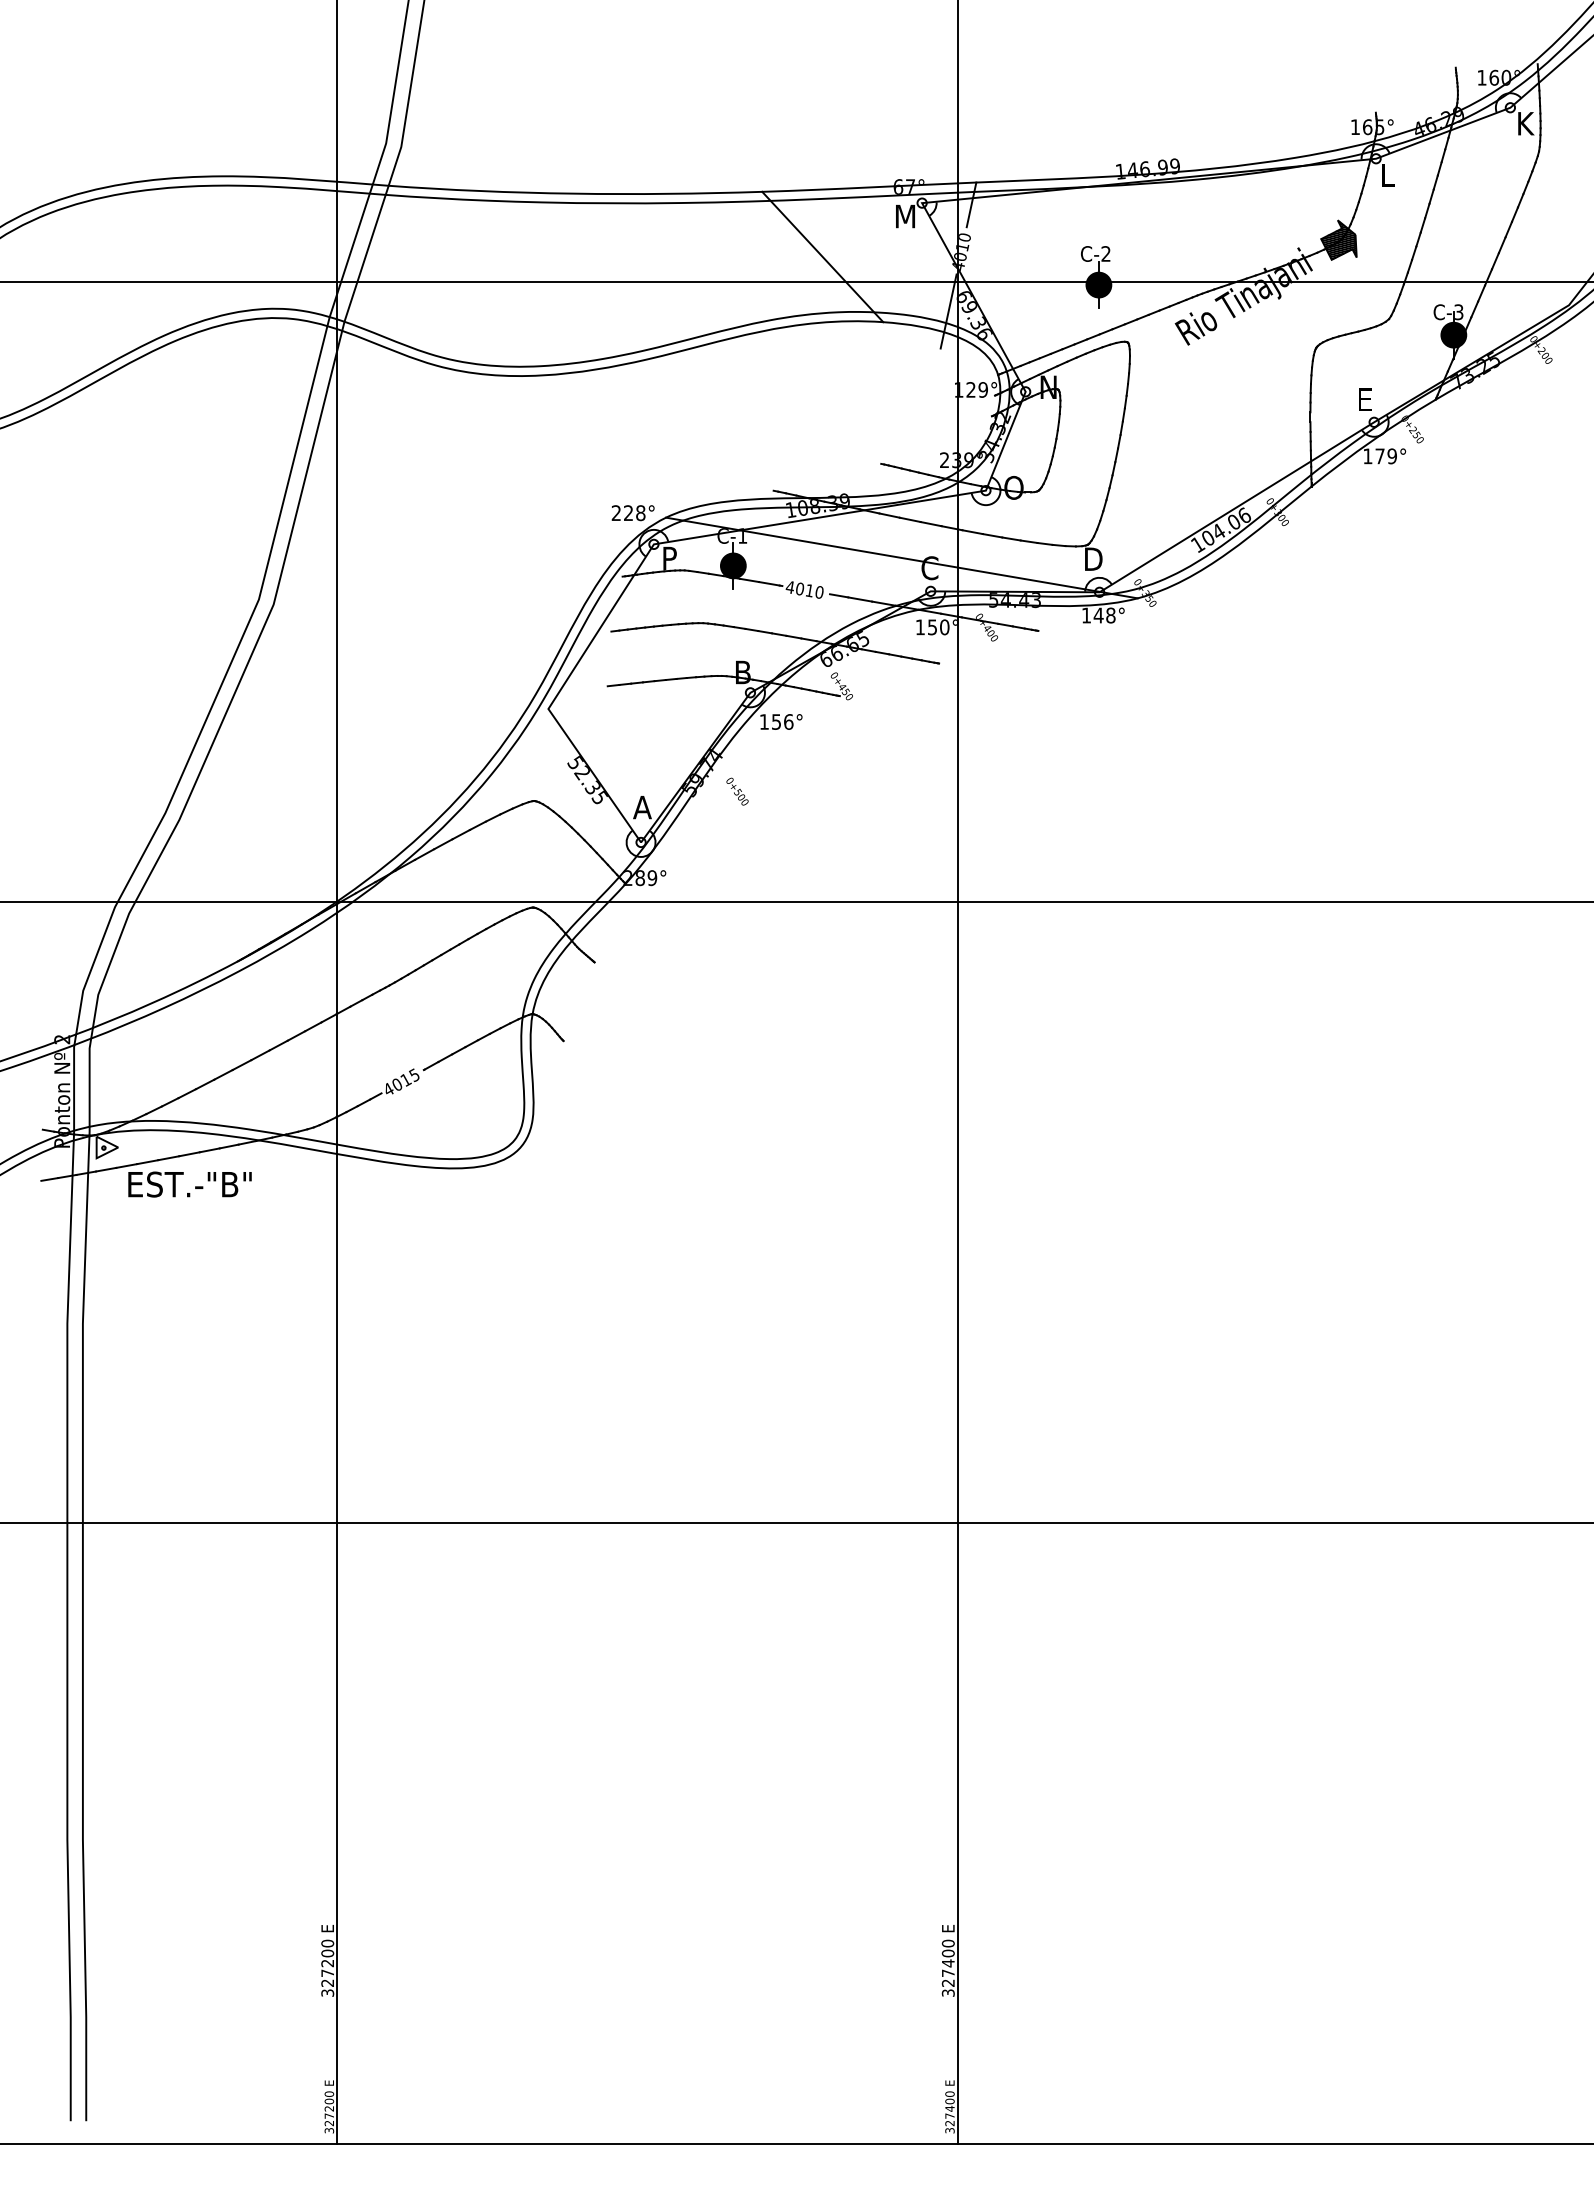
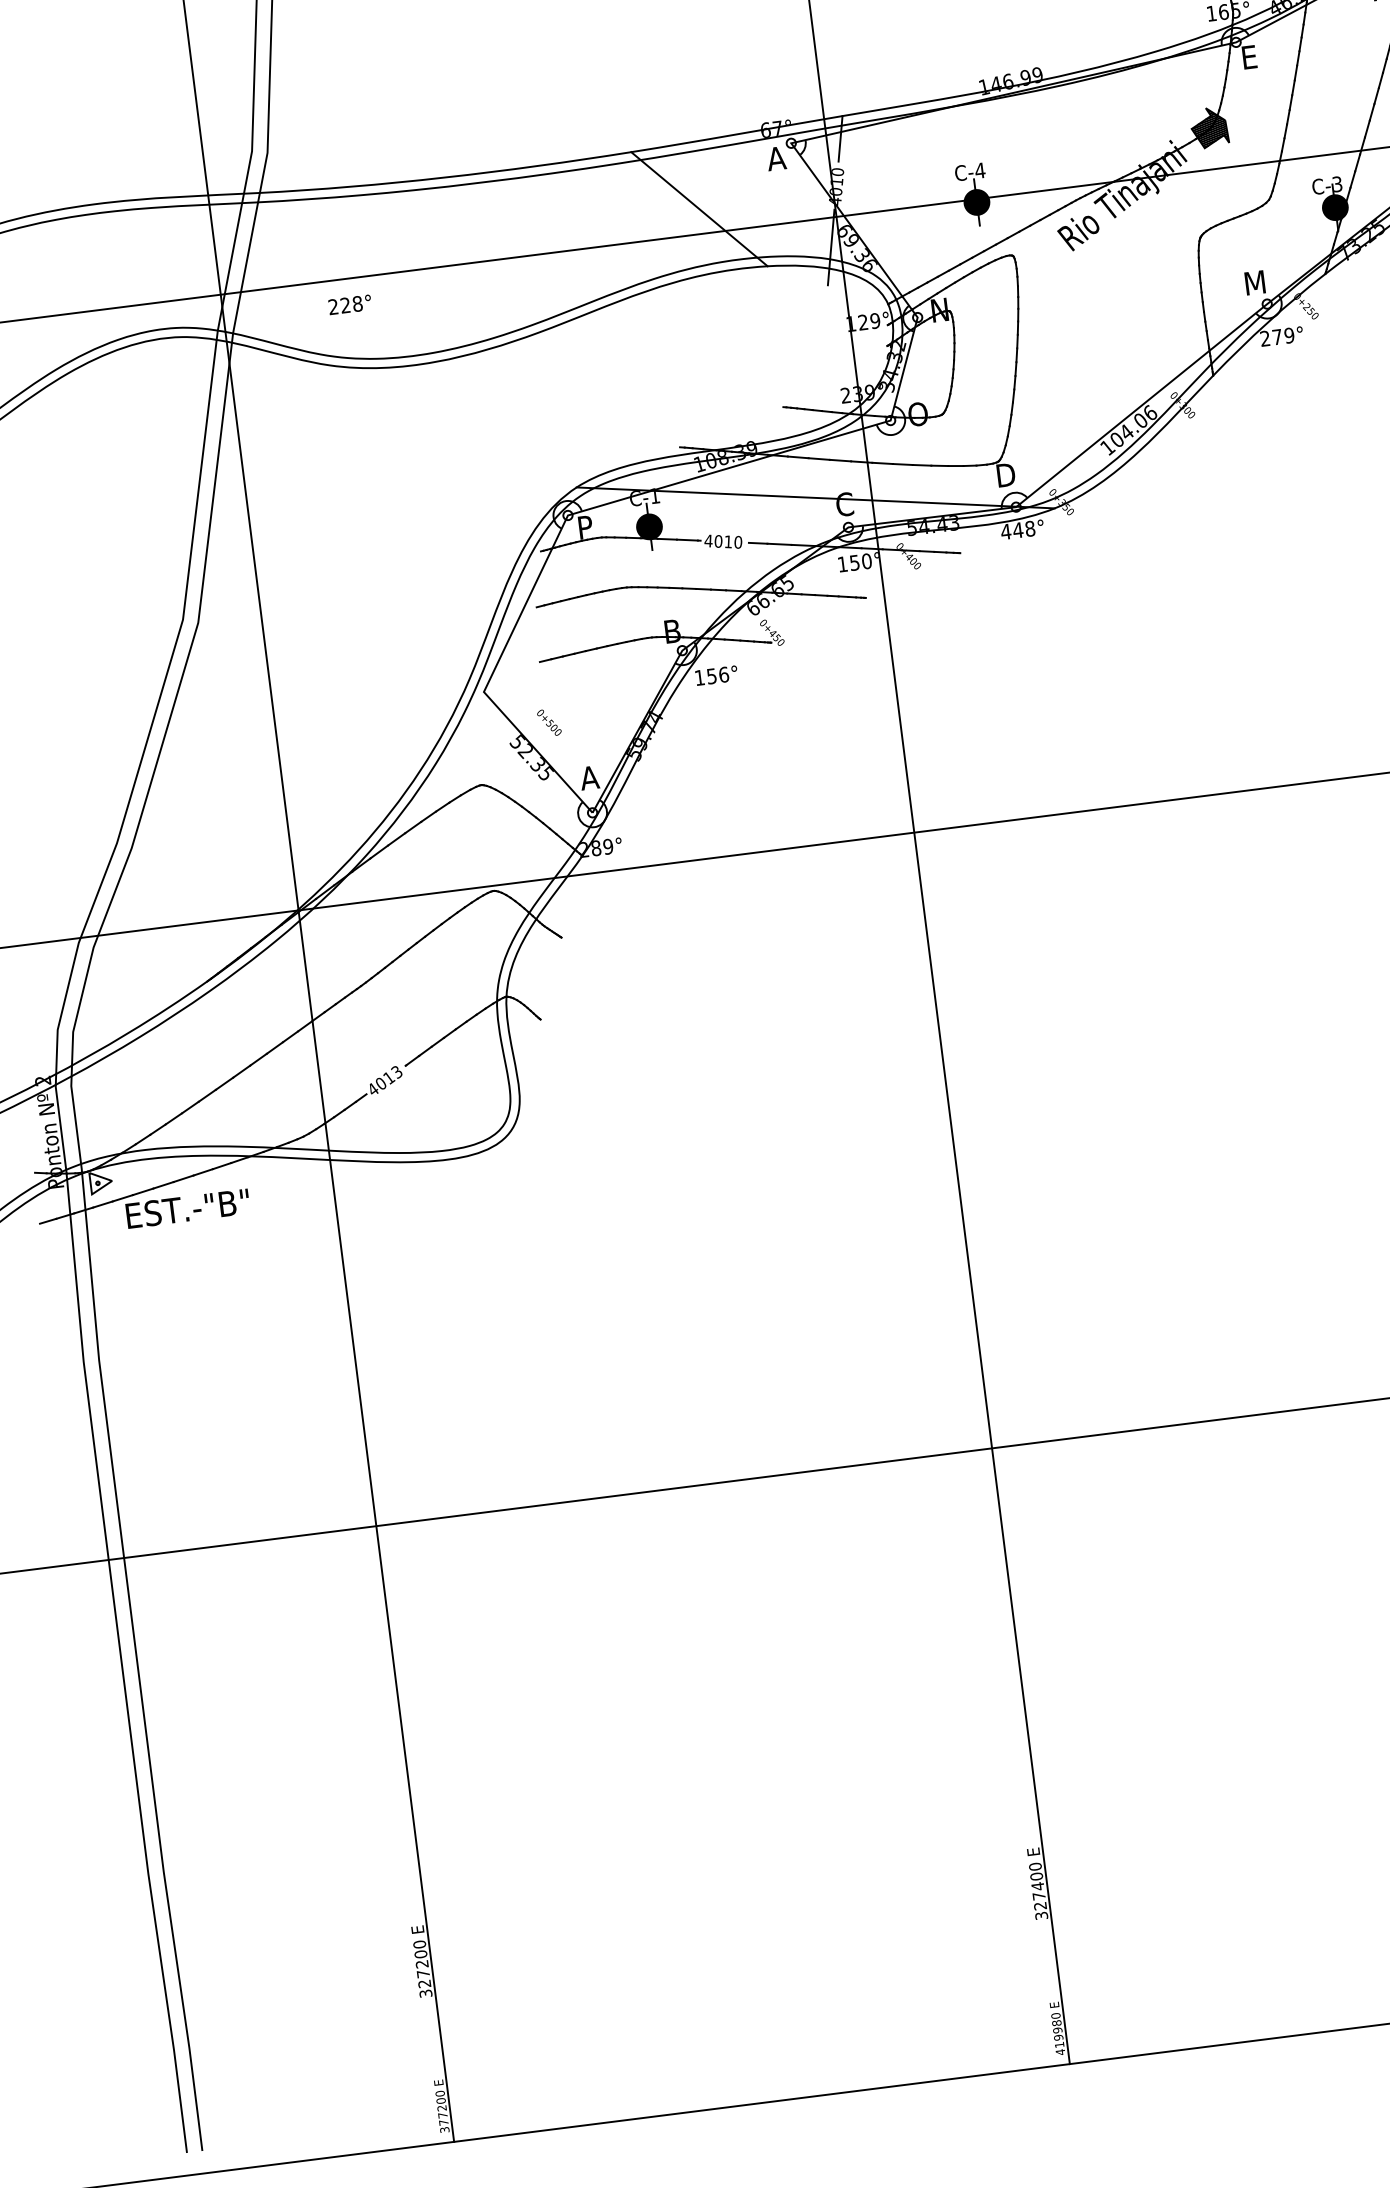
text: (1387, 175) -> (1249, 57), L -> E
text: (905, 215) -> (776, 157), M -> A
text: (1106, 253) -> (980, 170), C-2 -> C-4
text: (1364, 399) -> (1254, 282), E -> M
text: (1367, 456) -> (1264, 338), 179° -> 279°
text: (632, 513) -> (349, 305), moved
text: (1086, 615) -> (1006, 531), 148° -> 448°
text: (737, 791) -> (549, 722), moved
text: (414, 1073) -> (396, 1070), 4015 -> 4013
text: (949, 2115) -> (1058, 2037), 327400 -> 419980
text: (328, 2123) -> (443, 2122), 327200 -> 377200

